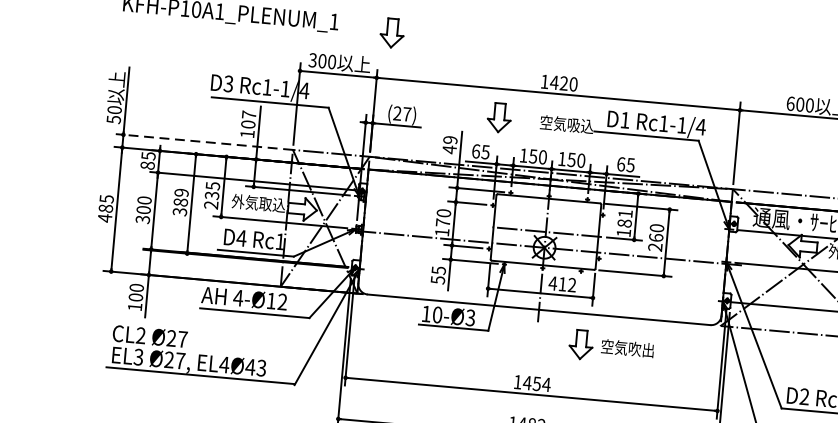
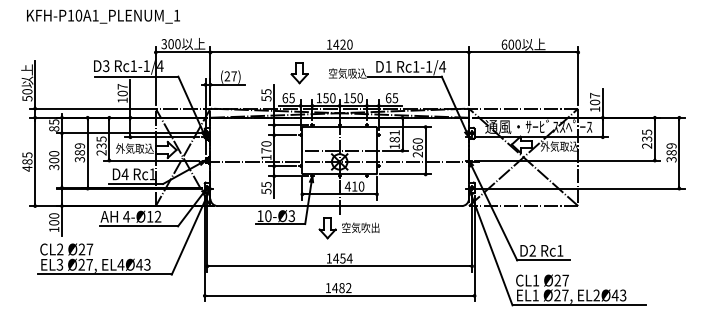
part: (392, 33) -> (218, 20), removed
line: (204, 141) -> (92, 108), dashed -> solid
text: (450, 145) -> (266, 95), 49 -> 55
text: (572, 285) -> (361, 186), 412 -> 410
part: (610, 347) -> (348, 228), moved

